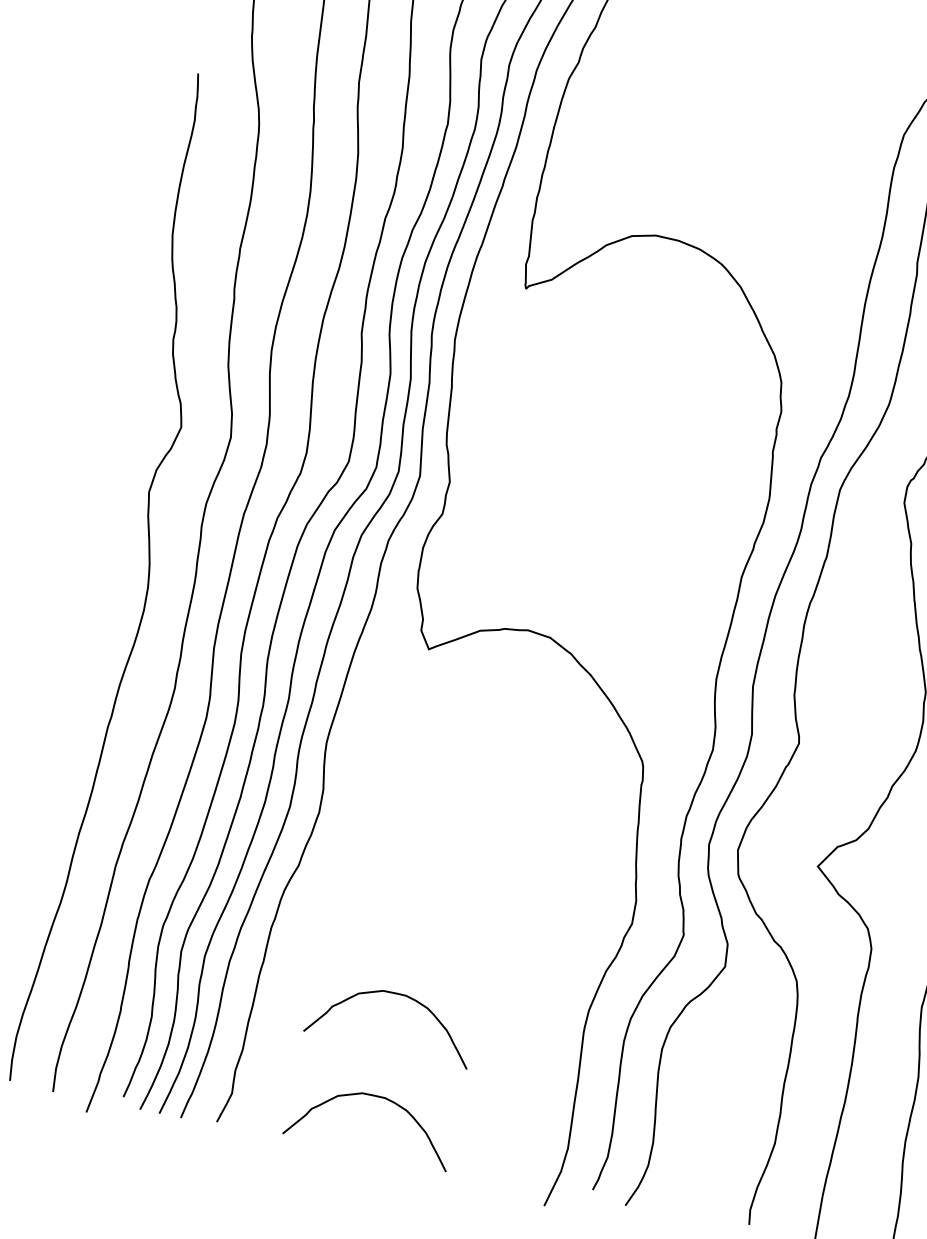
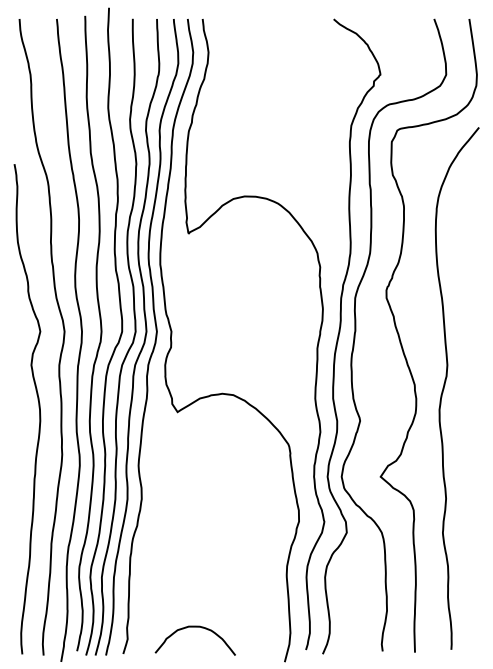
curve: (394, 995) -> (194, 577), removed

